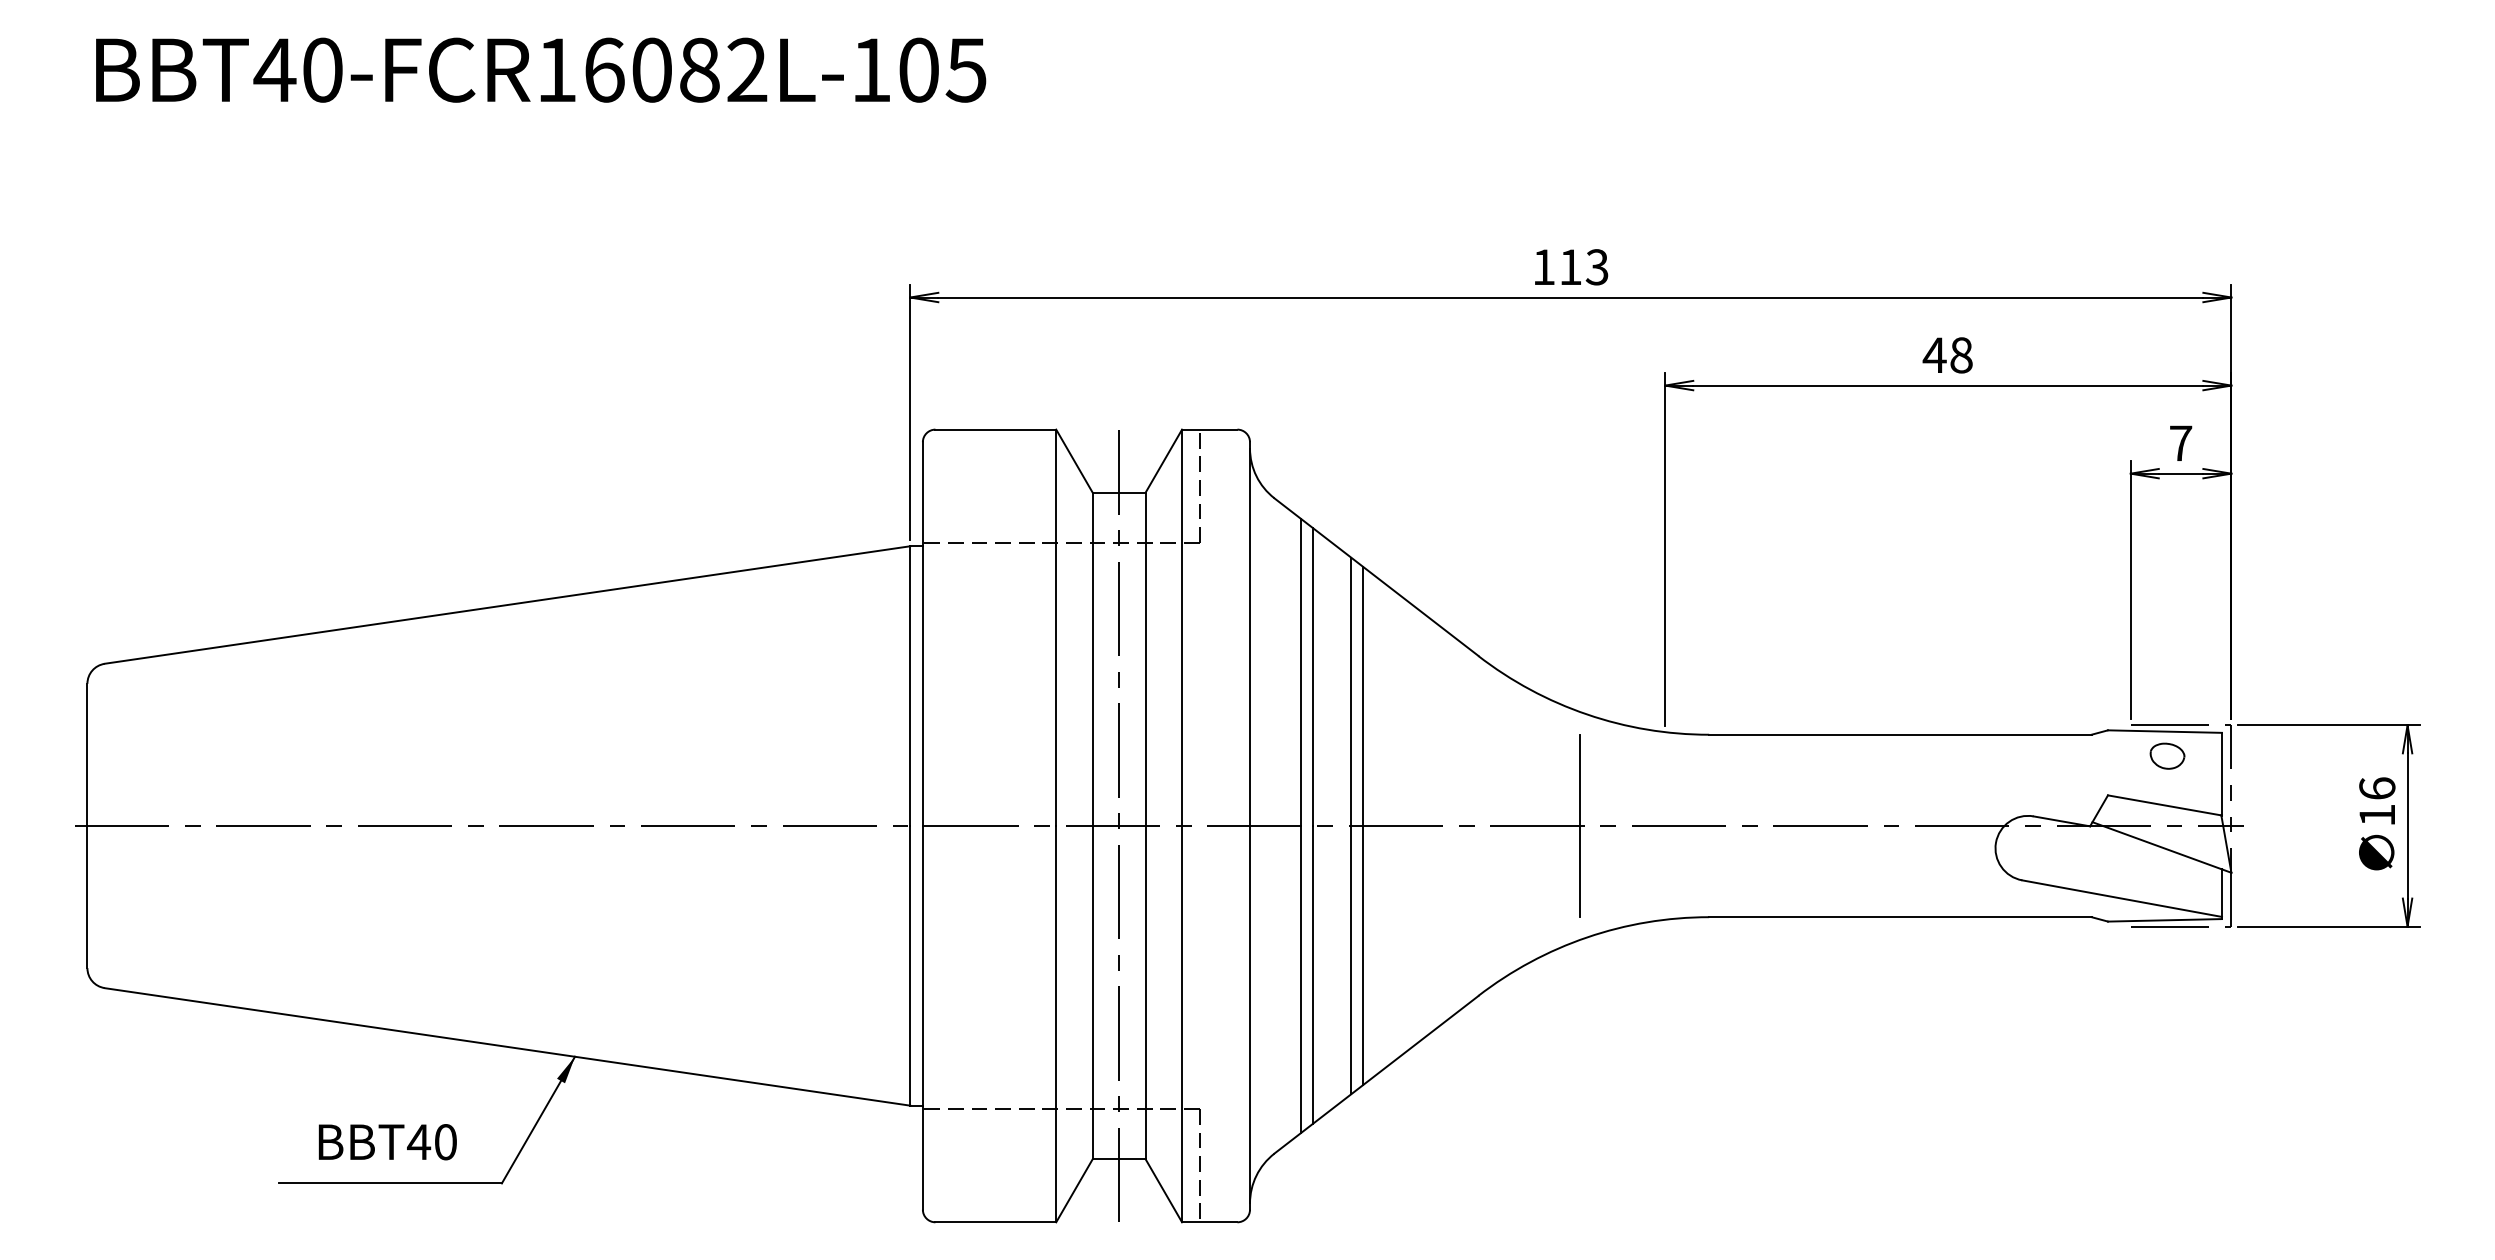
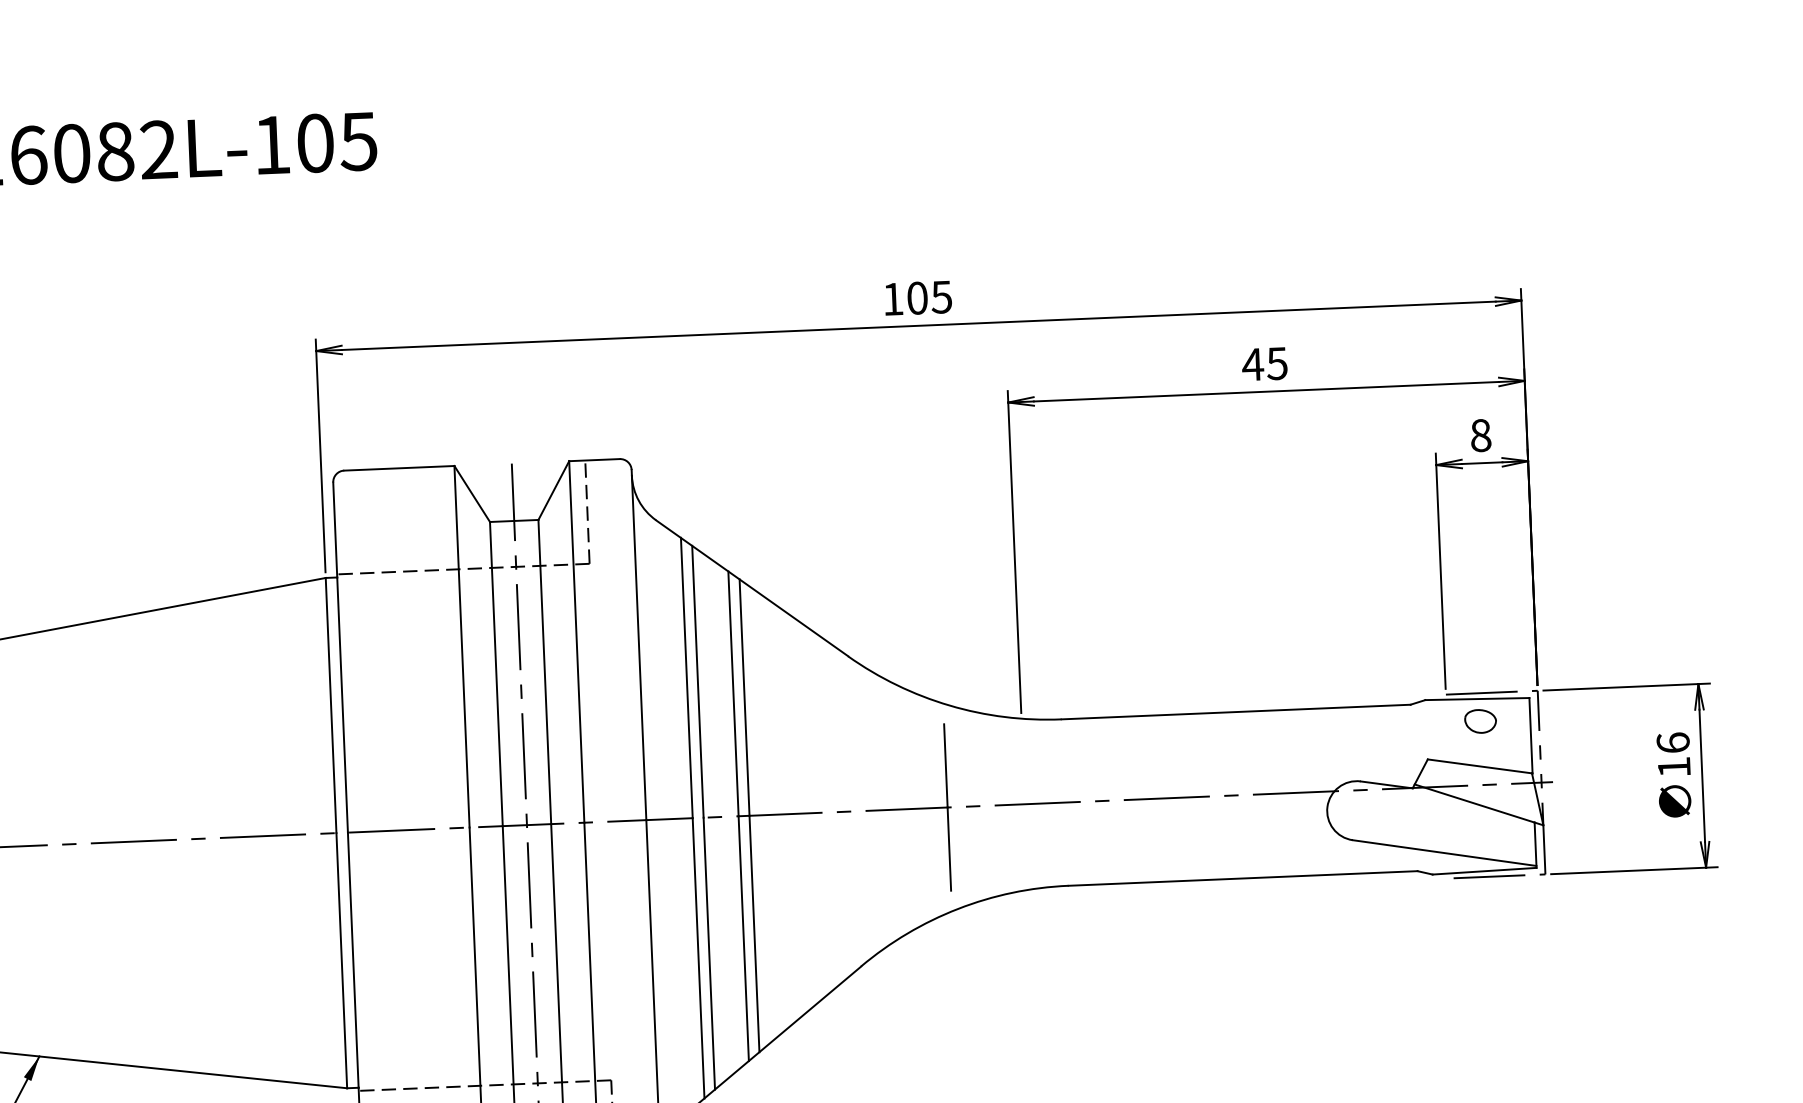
text: (1584, 267) -> (930, 297), 113 -> 105
text: (1960, 355) -> (1276, 363), 48 -> 45
text: (2181, 443) -> (1481, 435), 7 -> 8

